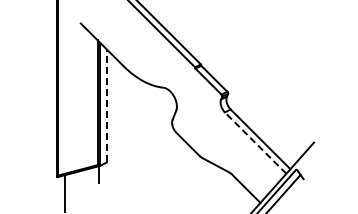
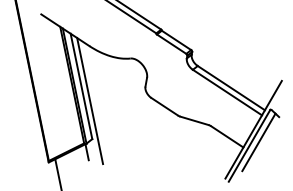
line: (106, 105) -> (80, 86), dashed -> solid
line: (112, 122) -> (89, 100), added
line: (255, 142) -> (227, 92), dashed -> solid

